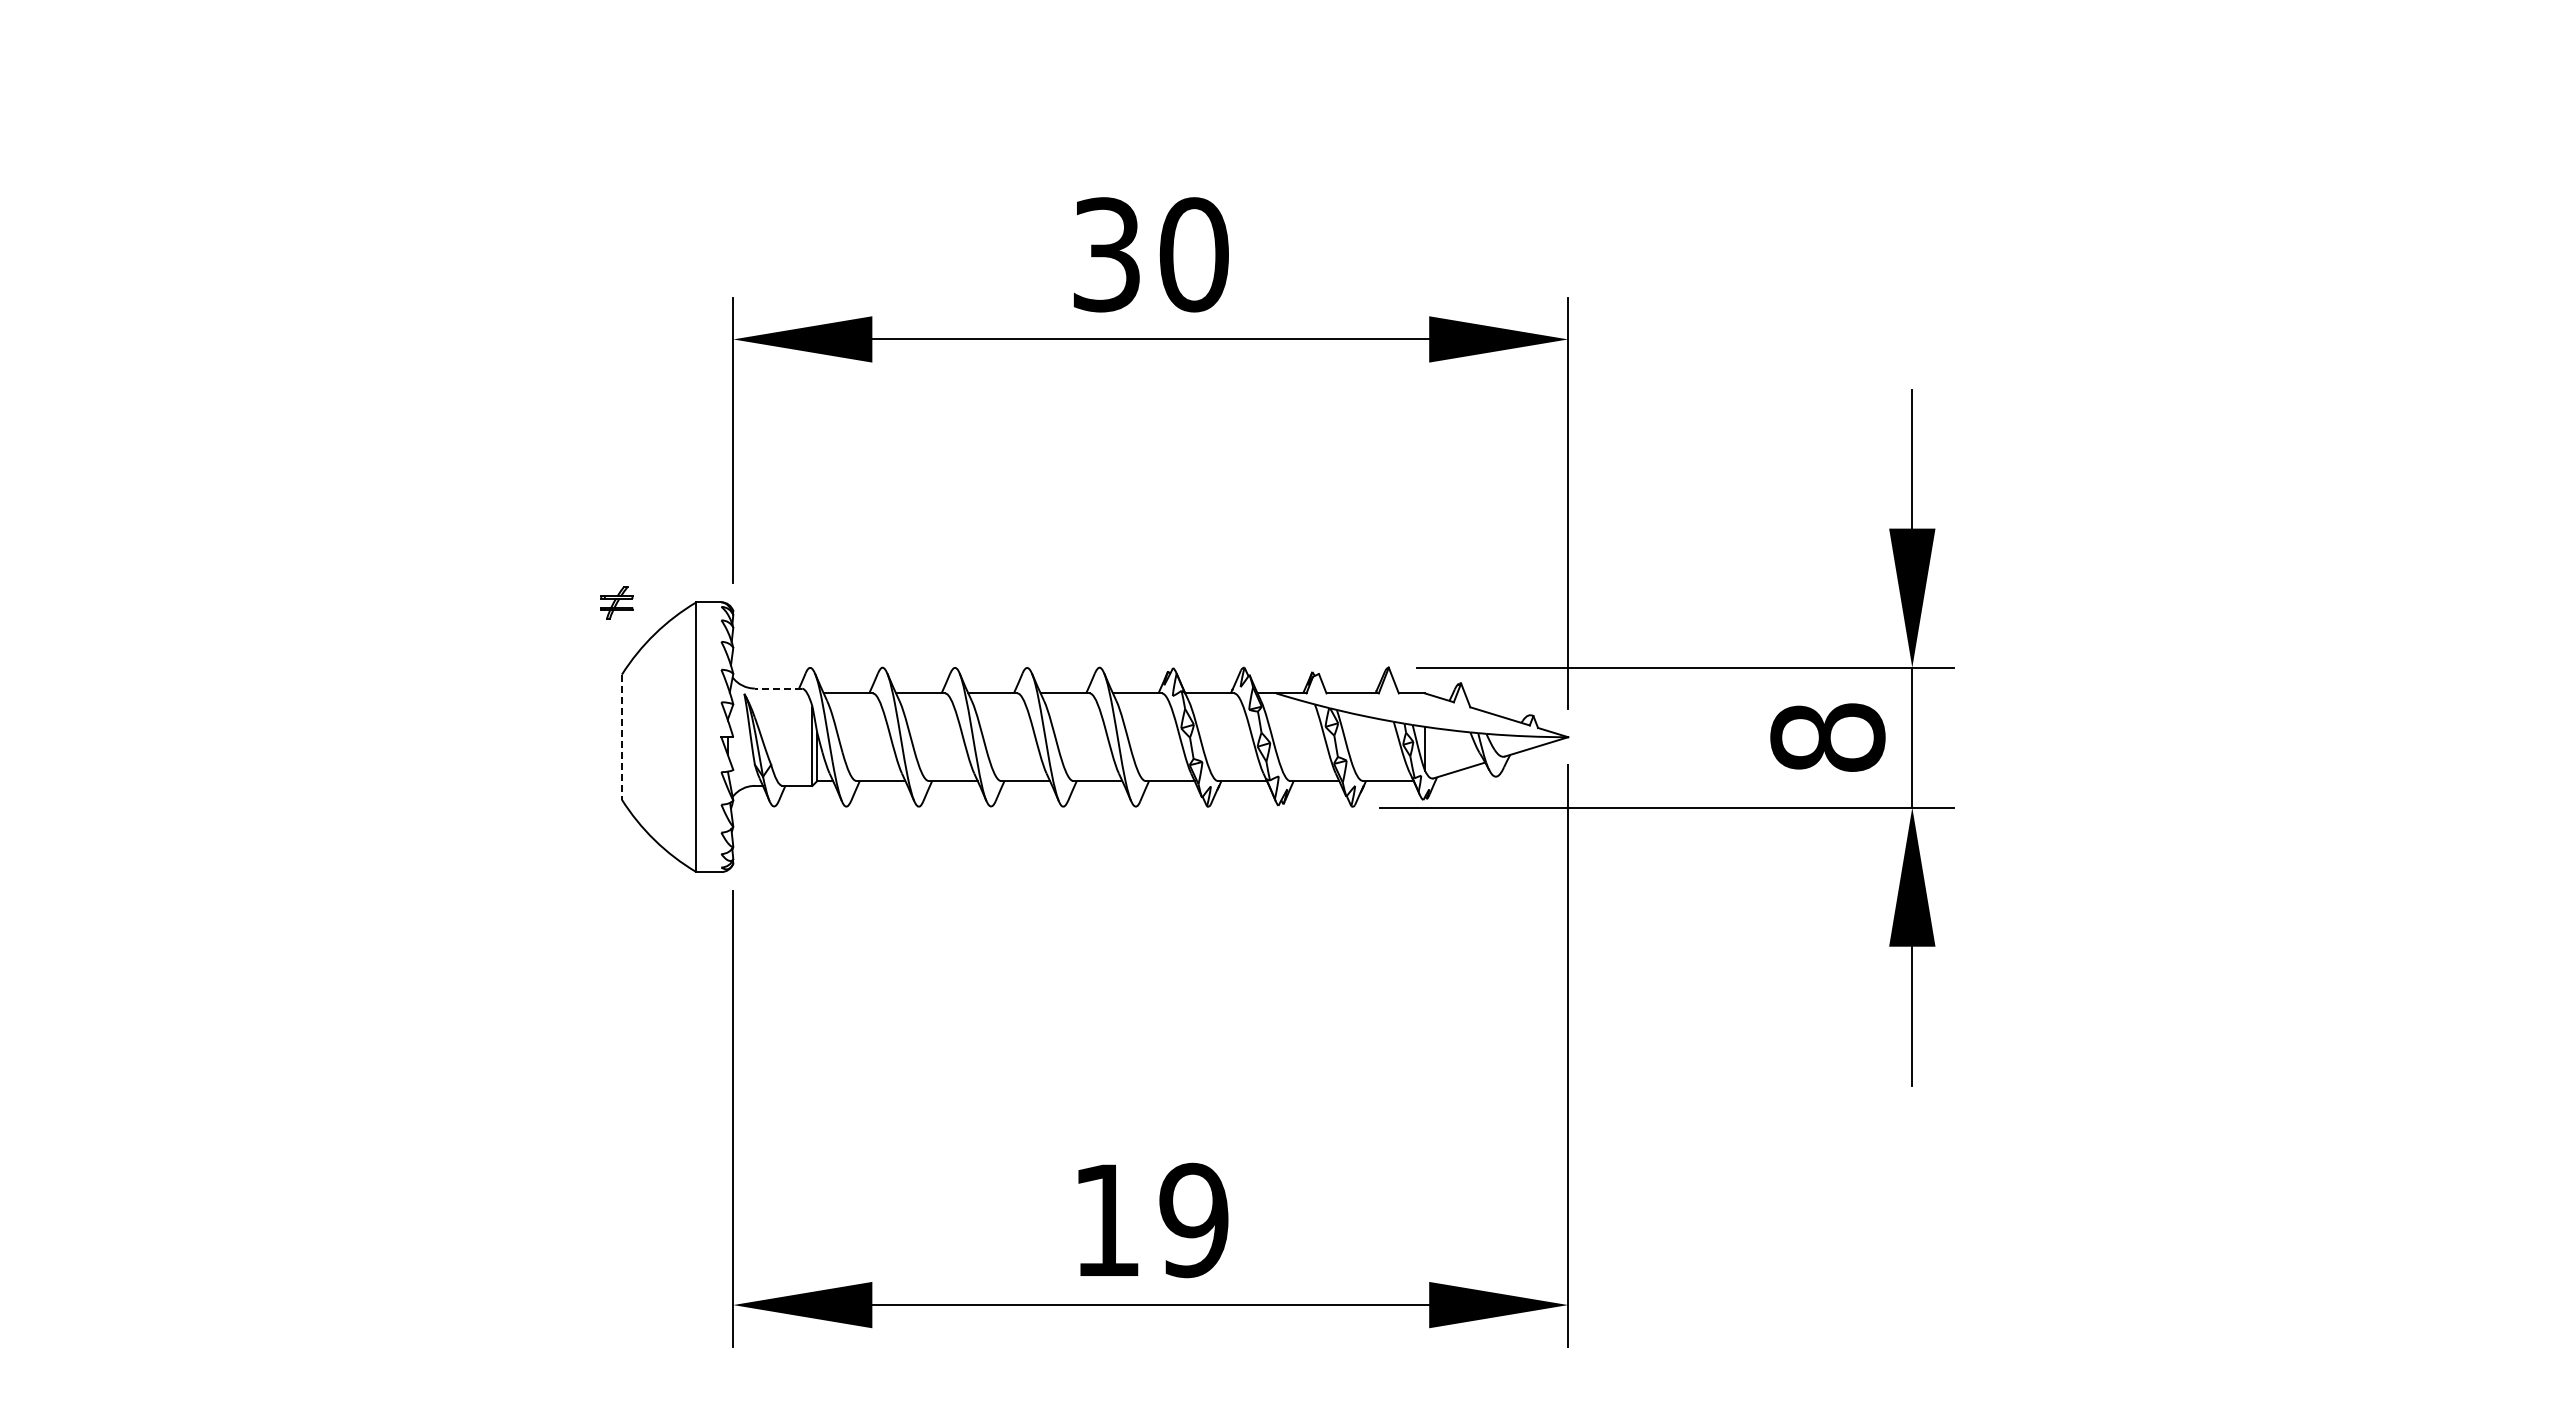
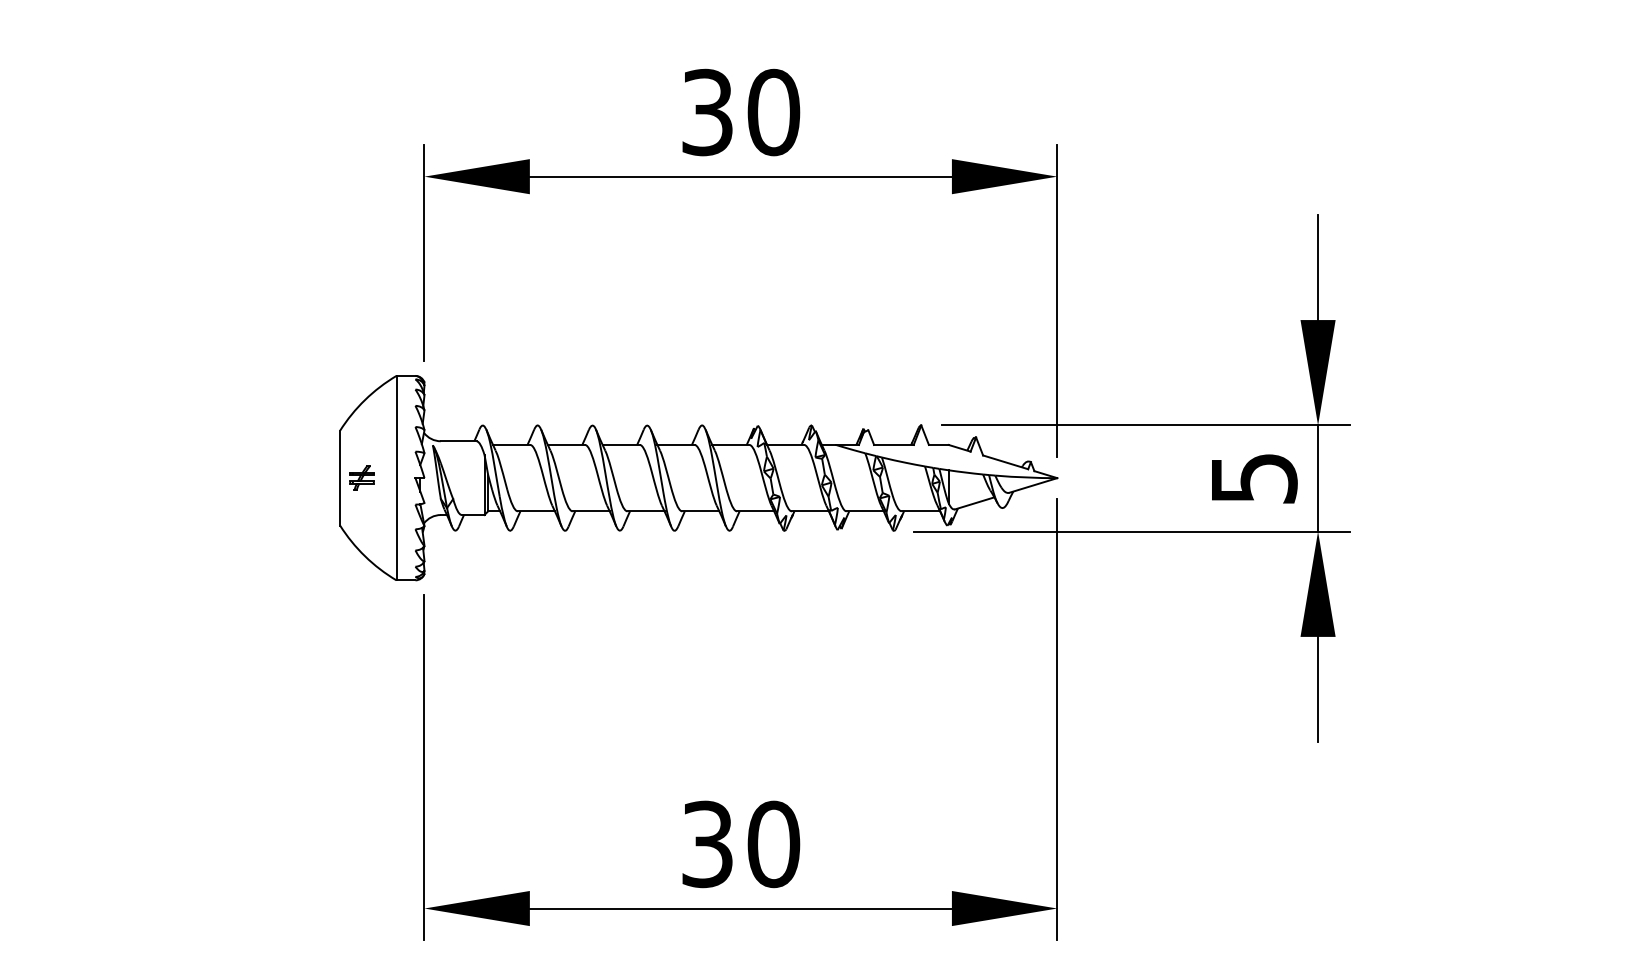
part: (616, 602) -> (361, 477), moved
line: (778, 688) -> (458, 441), dashed -> solid
line: (621, 737) -> (339, 478), dashed -> solid
text: (1827, 737) -> (1253, 478), 8 -> 5
text: (1150, 1220) -> (740, 844), 19 -> 30

